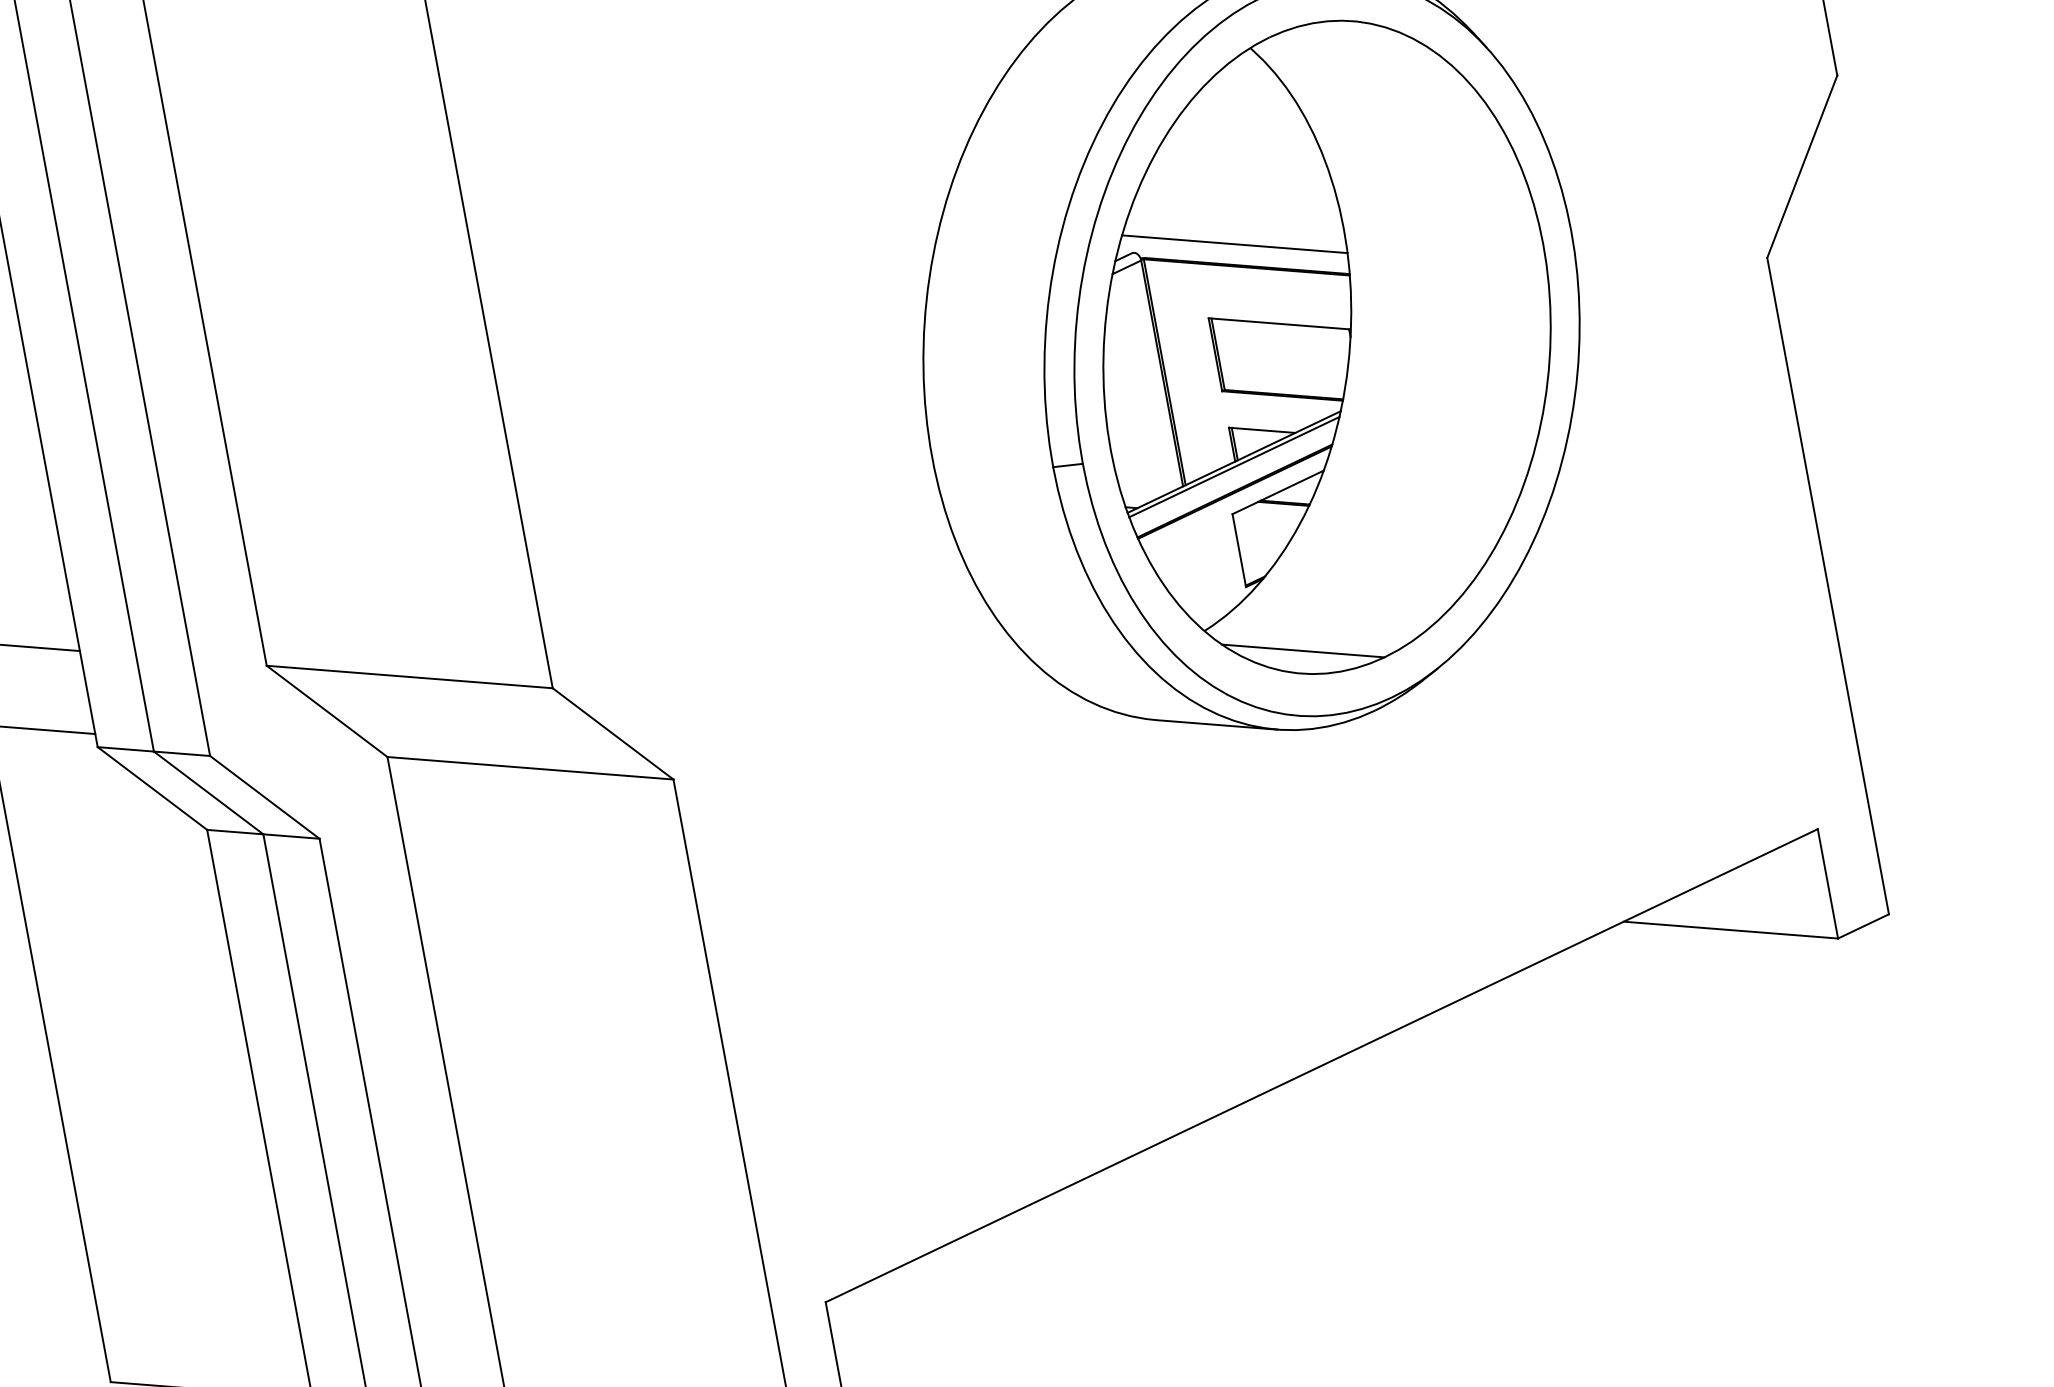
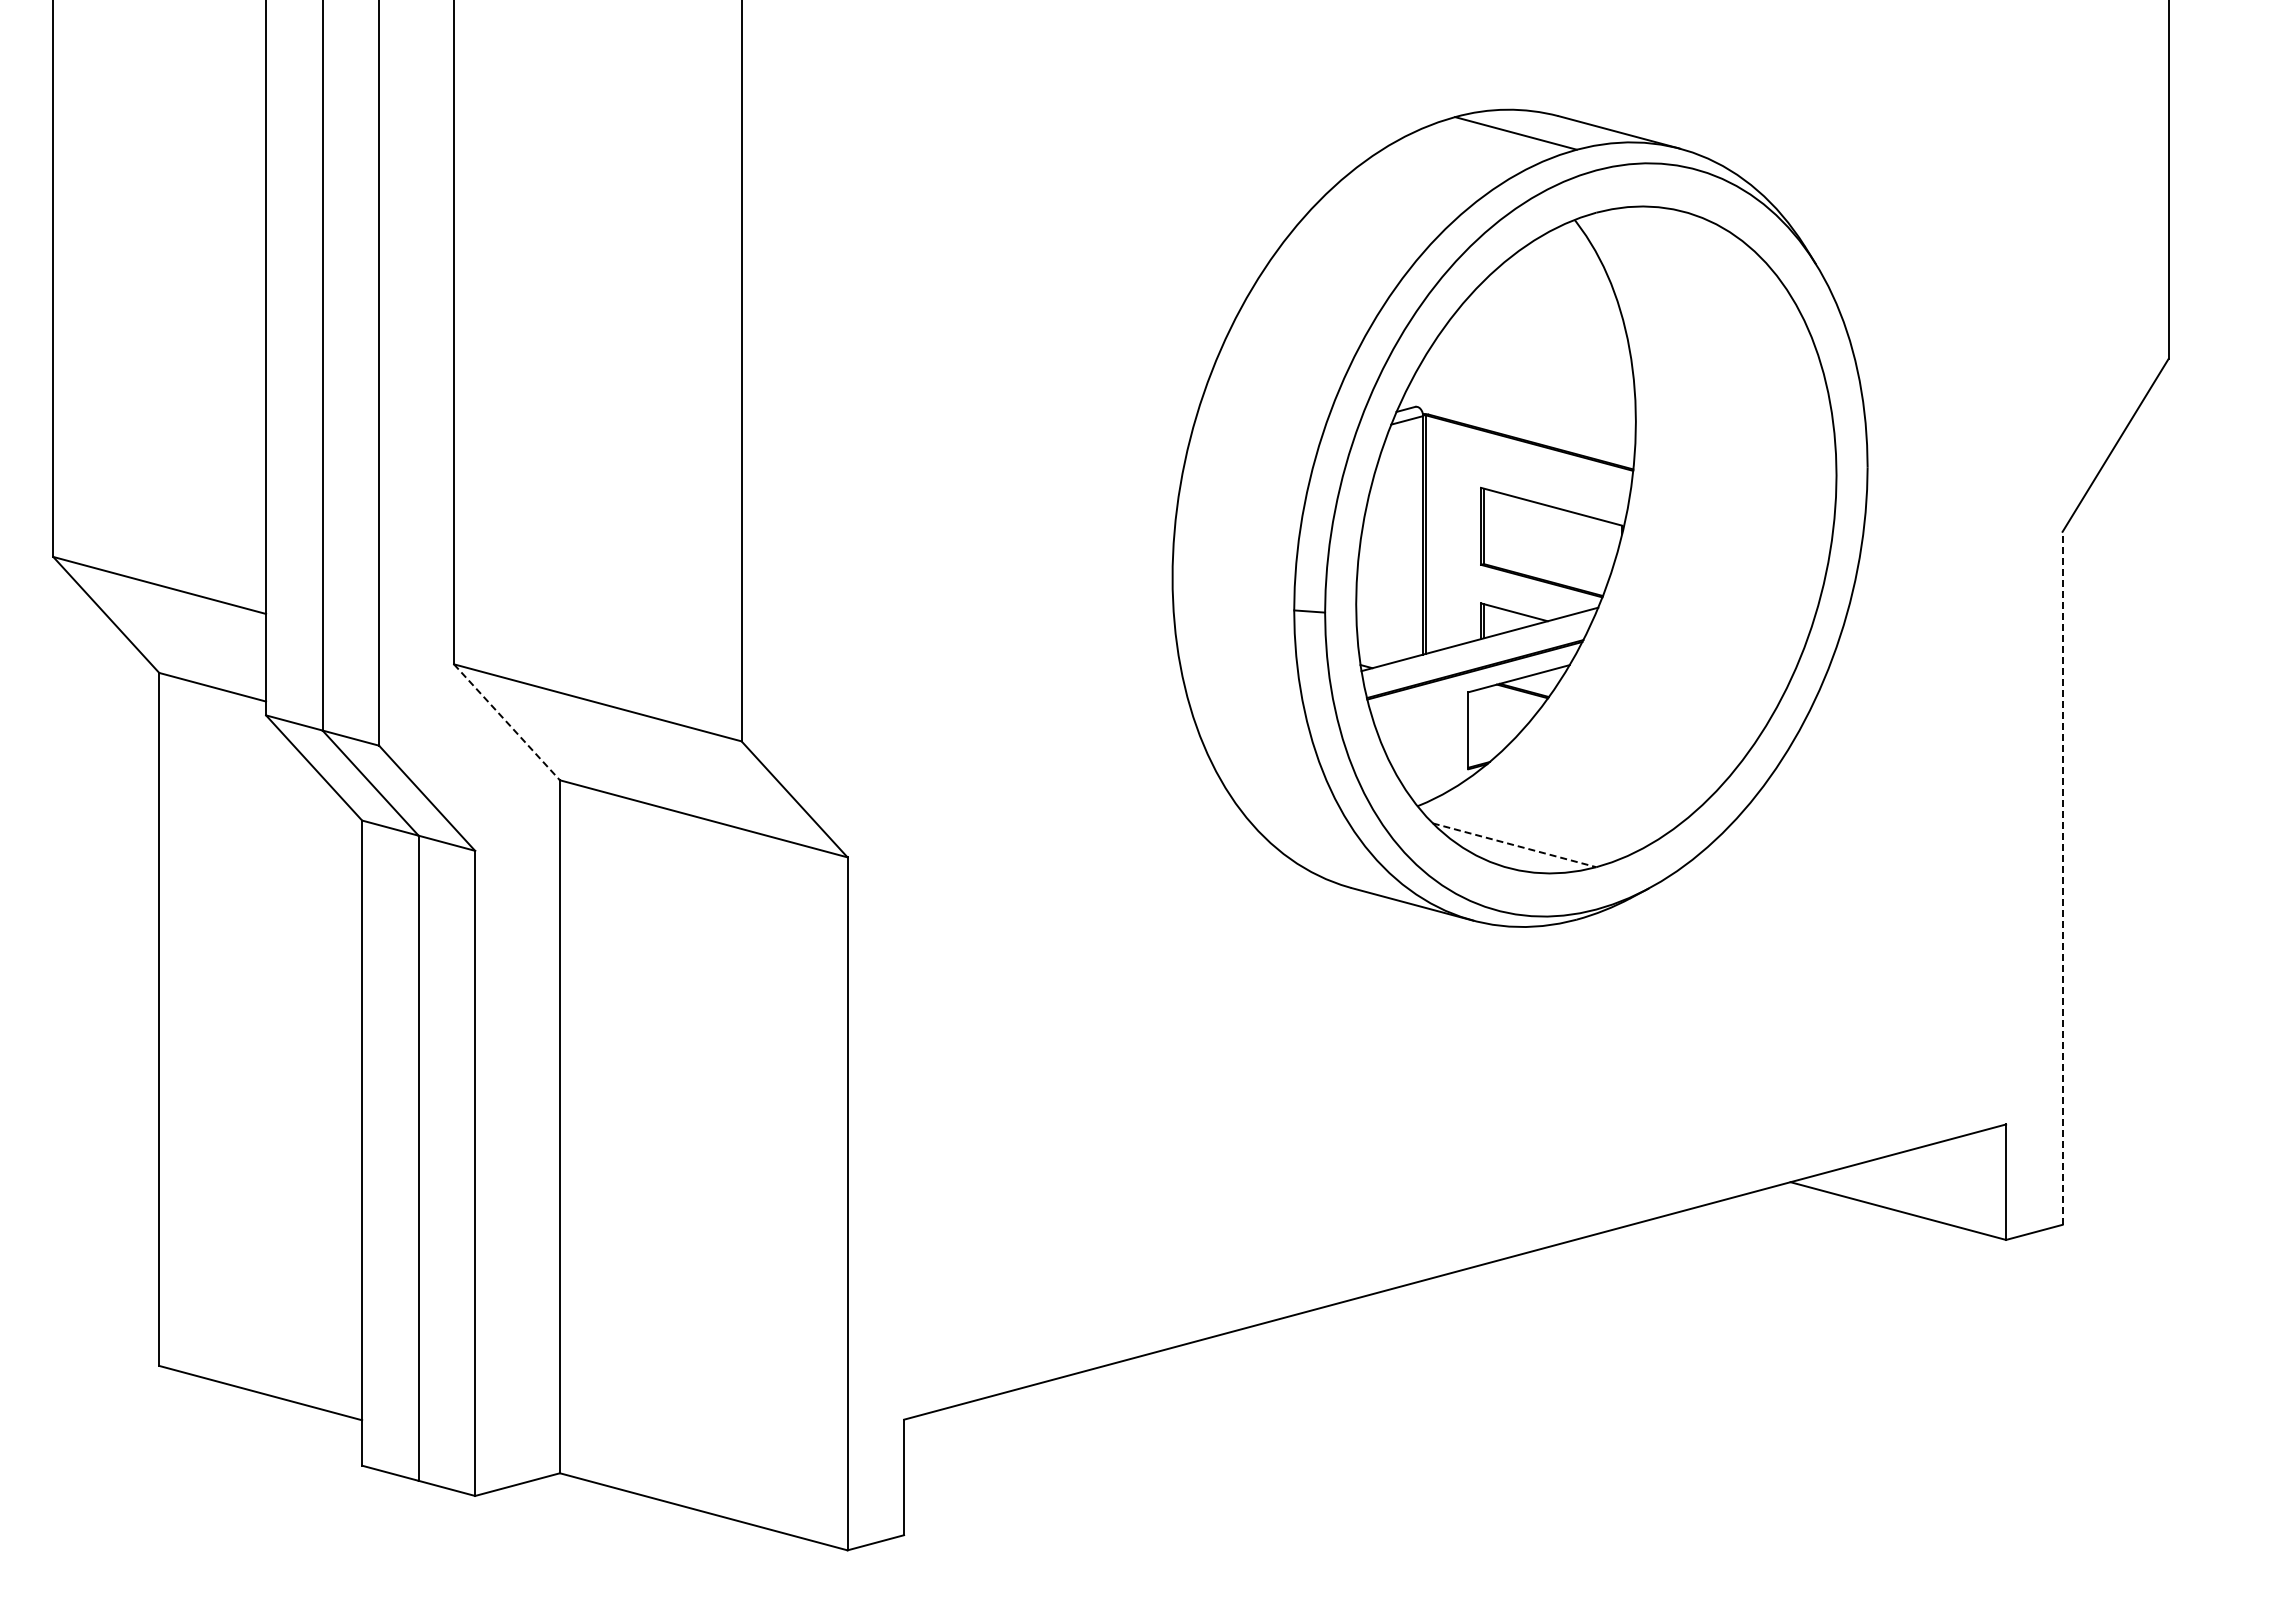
line: (1234, 243) -> (1521, 416), removed
line: (1233, 467) -> (1478, 644), removed
line: (1827, 585) -> (2062, 877), solid -> dashed
line: (1303, 651) -> (1514, 845), solid -> dashed
line: (326, 711) -> (506, 722), solid -> dashed

